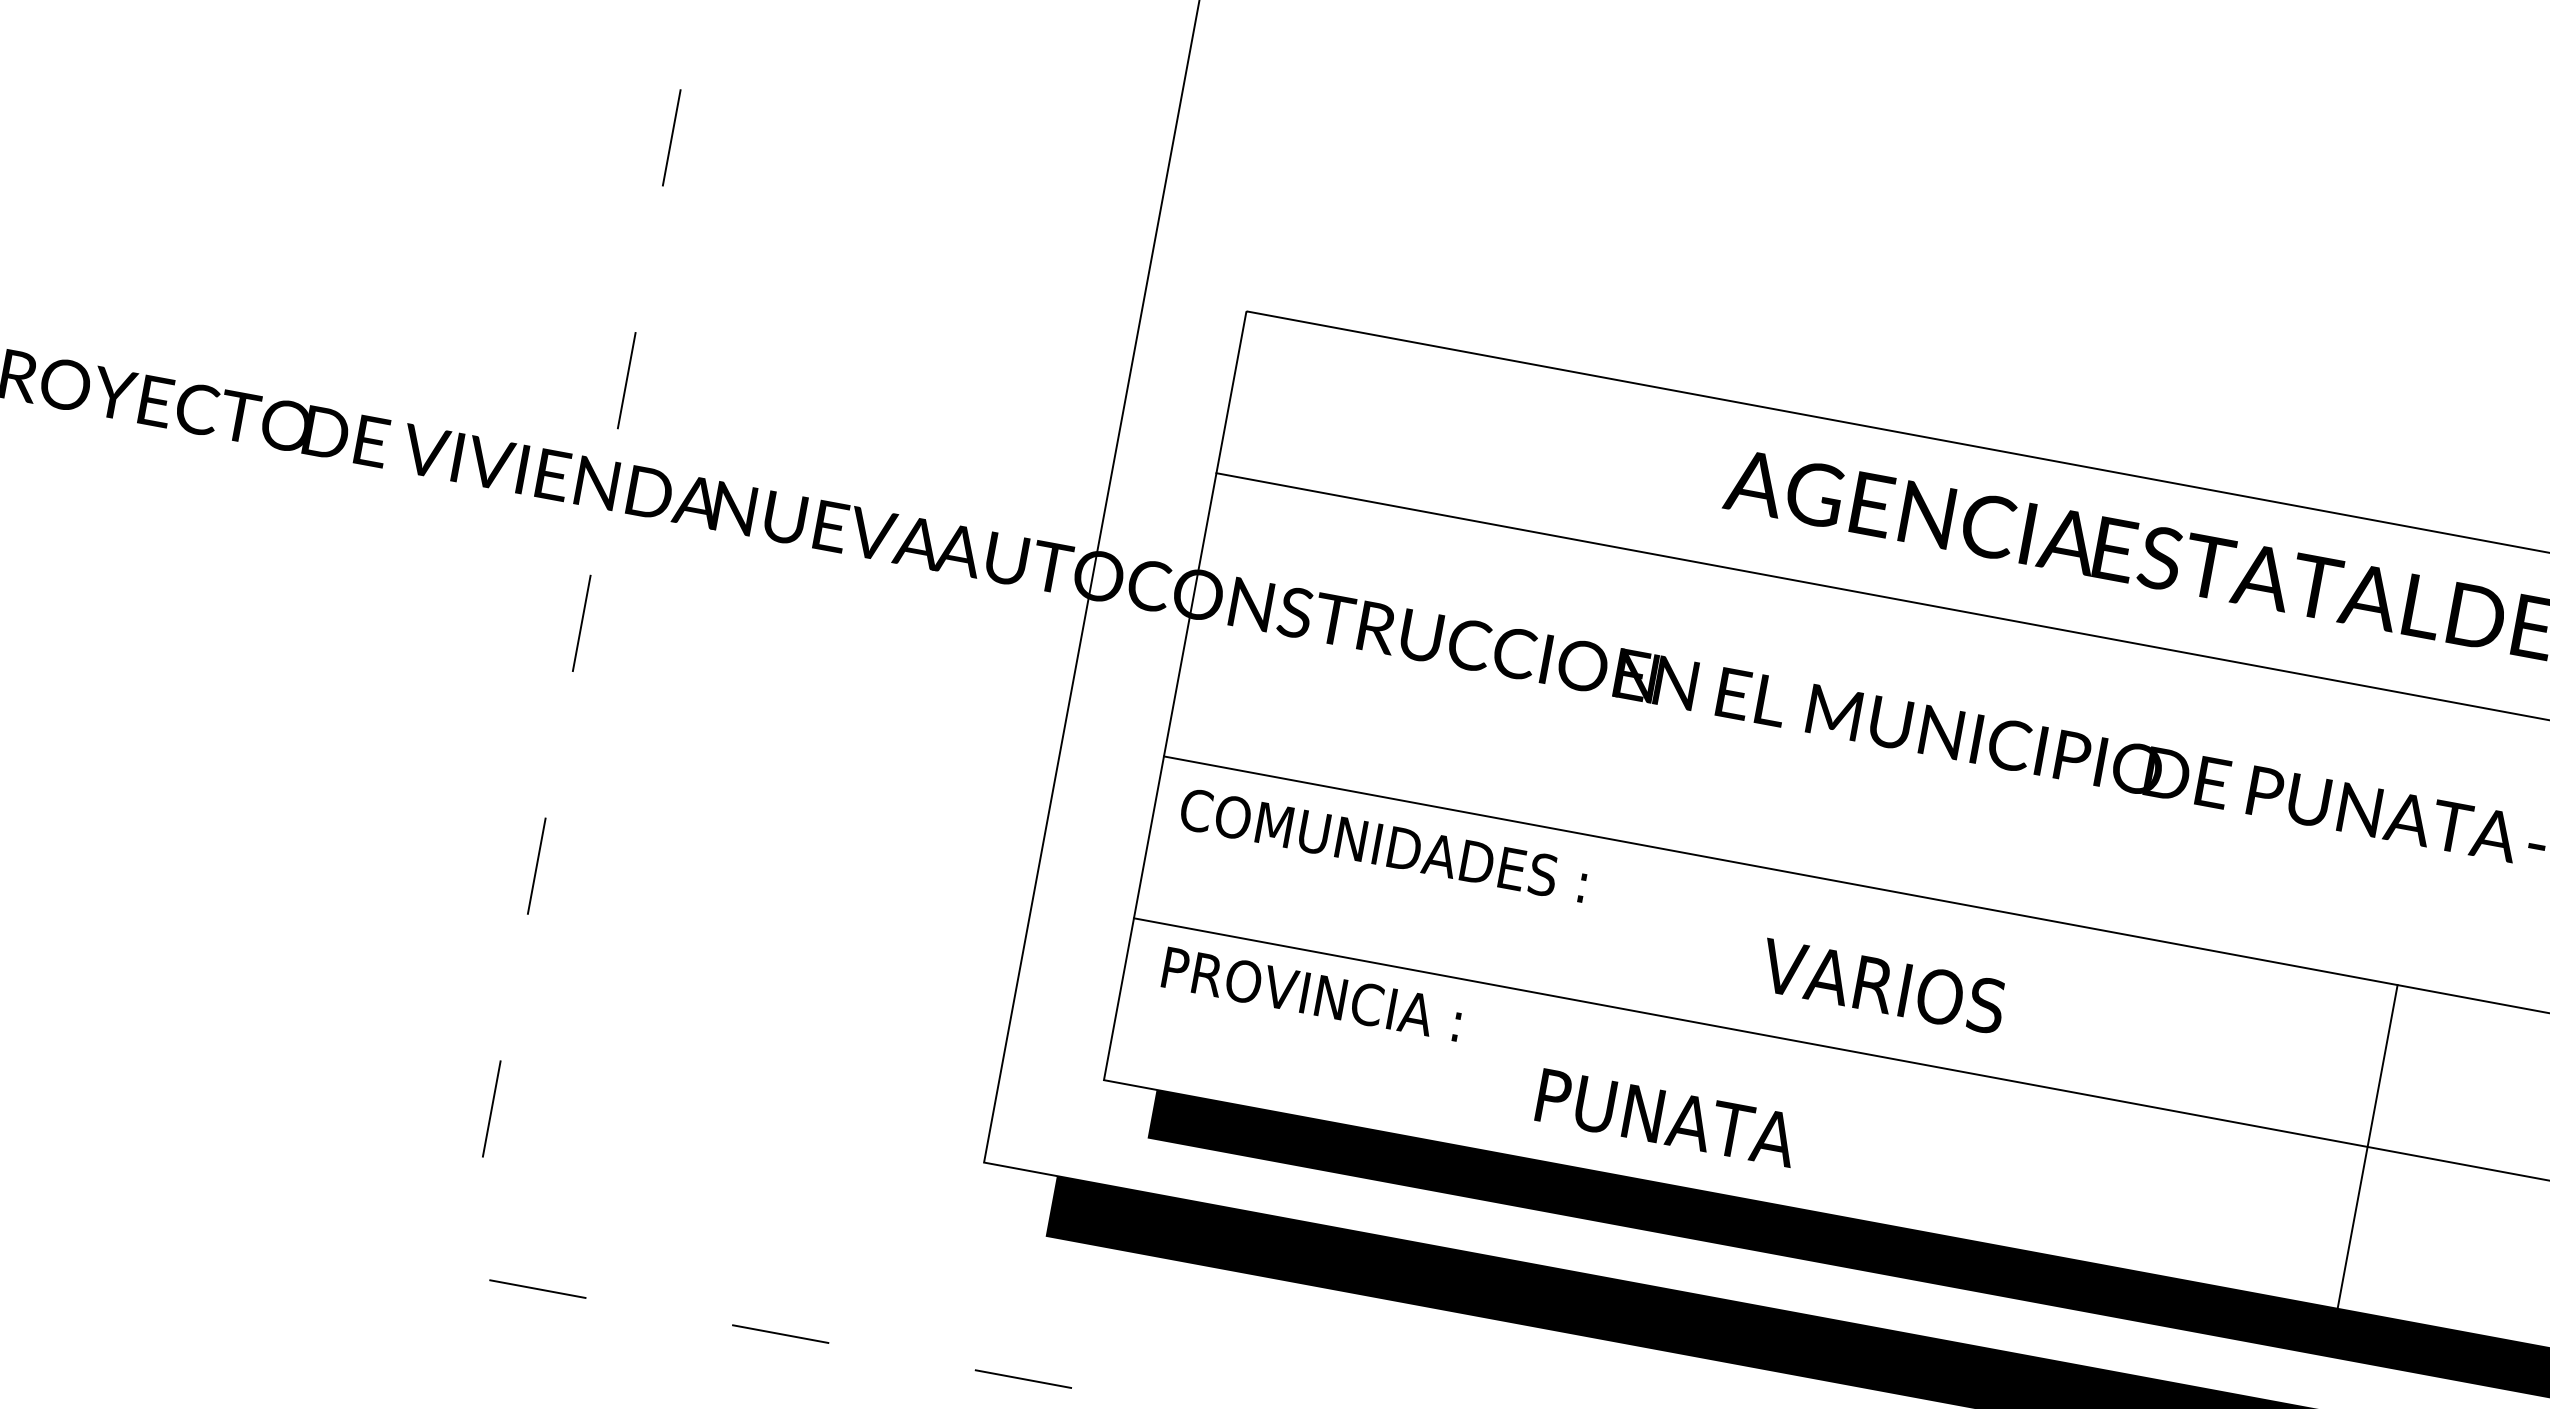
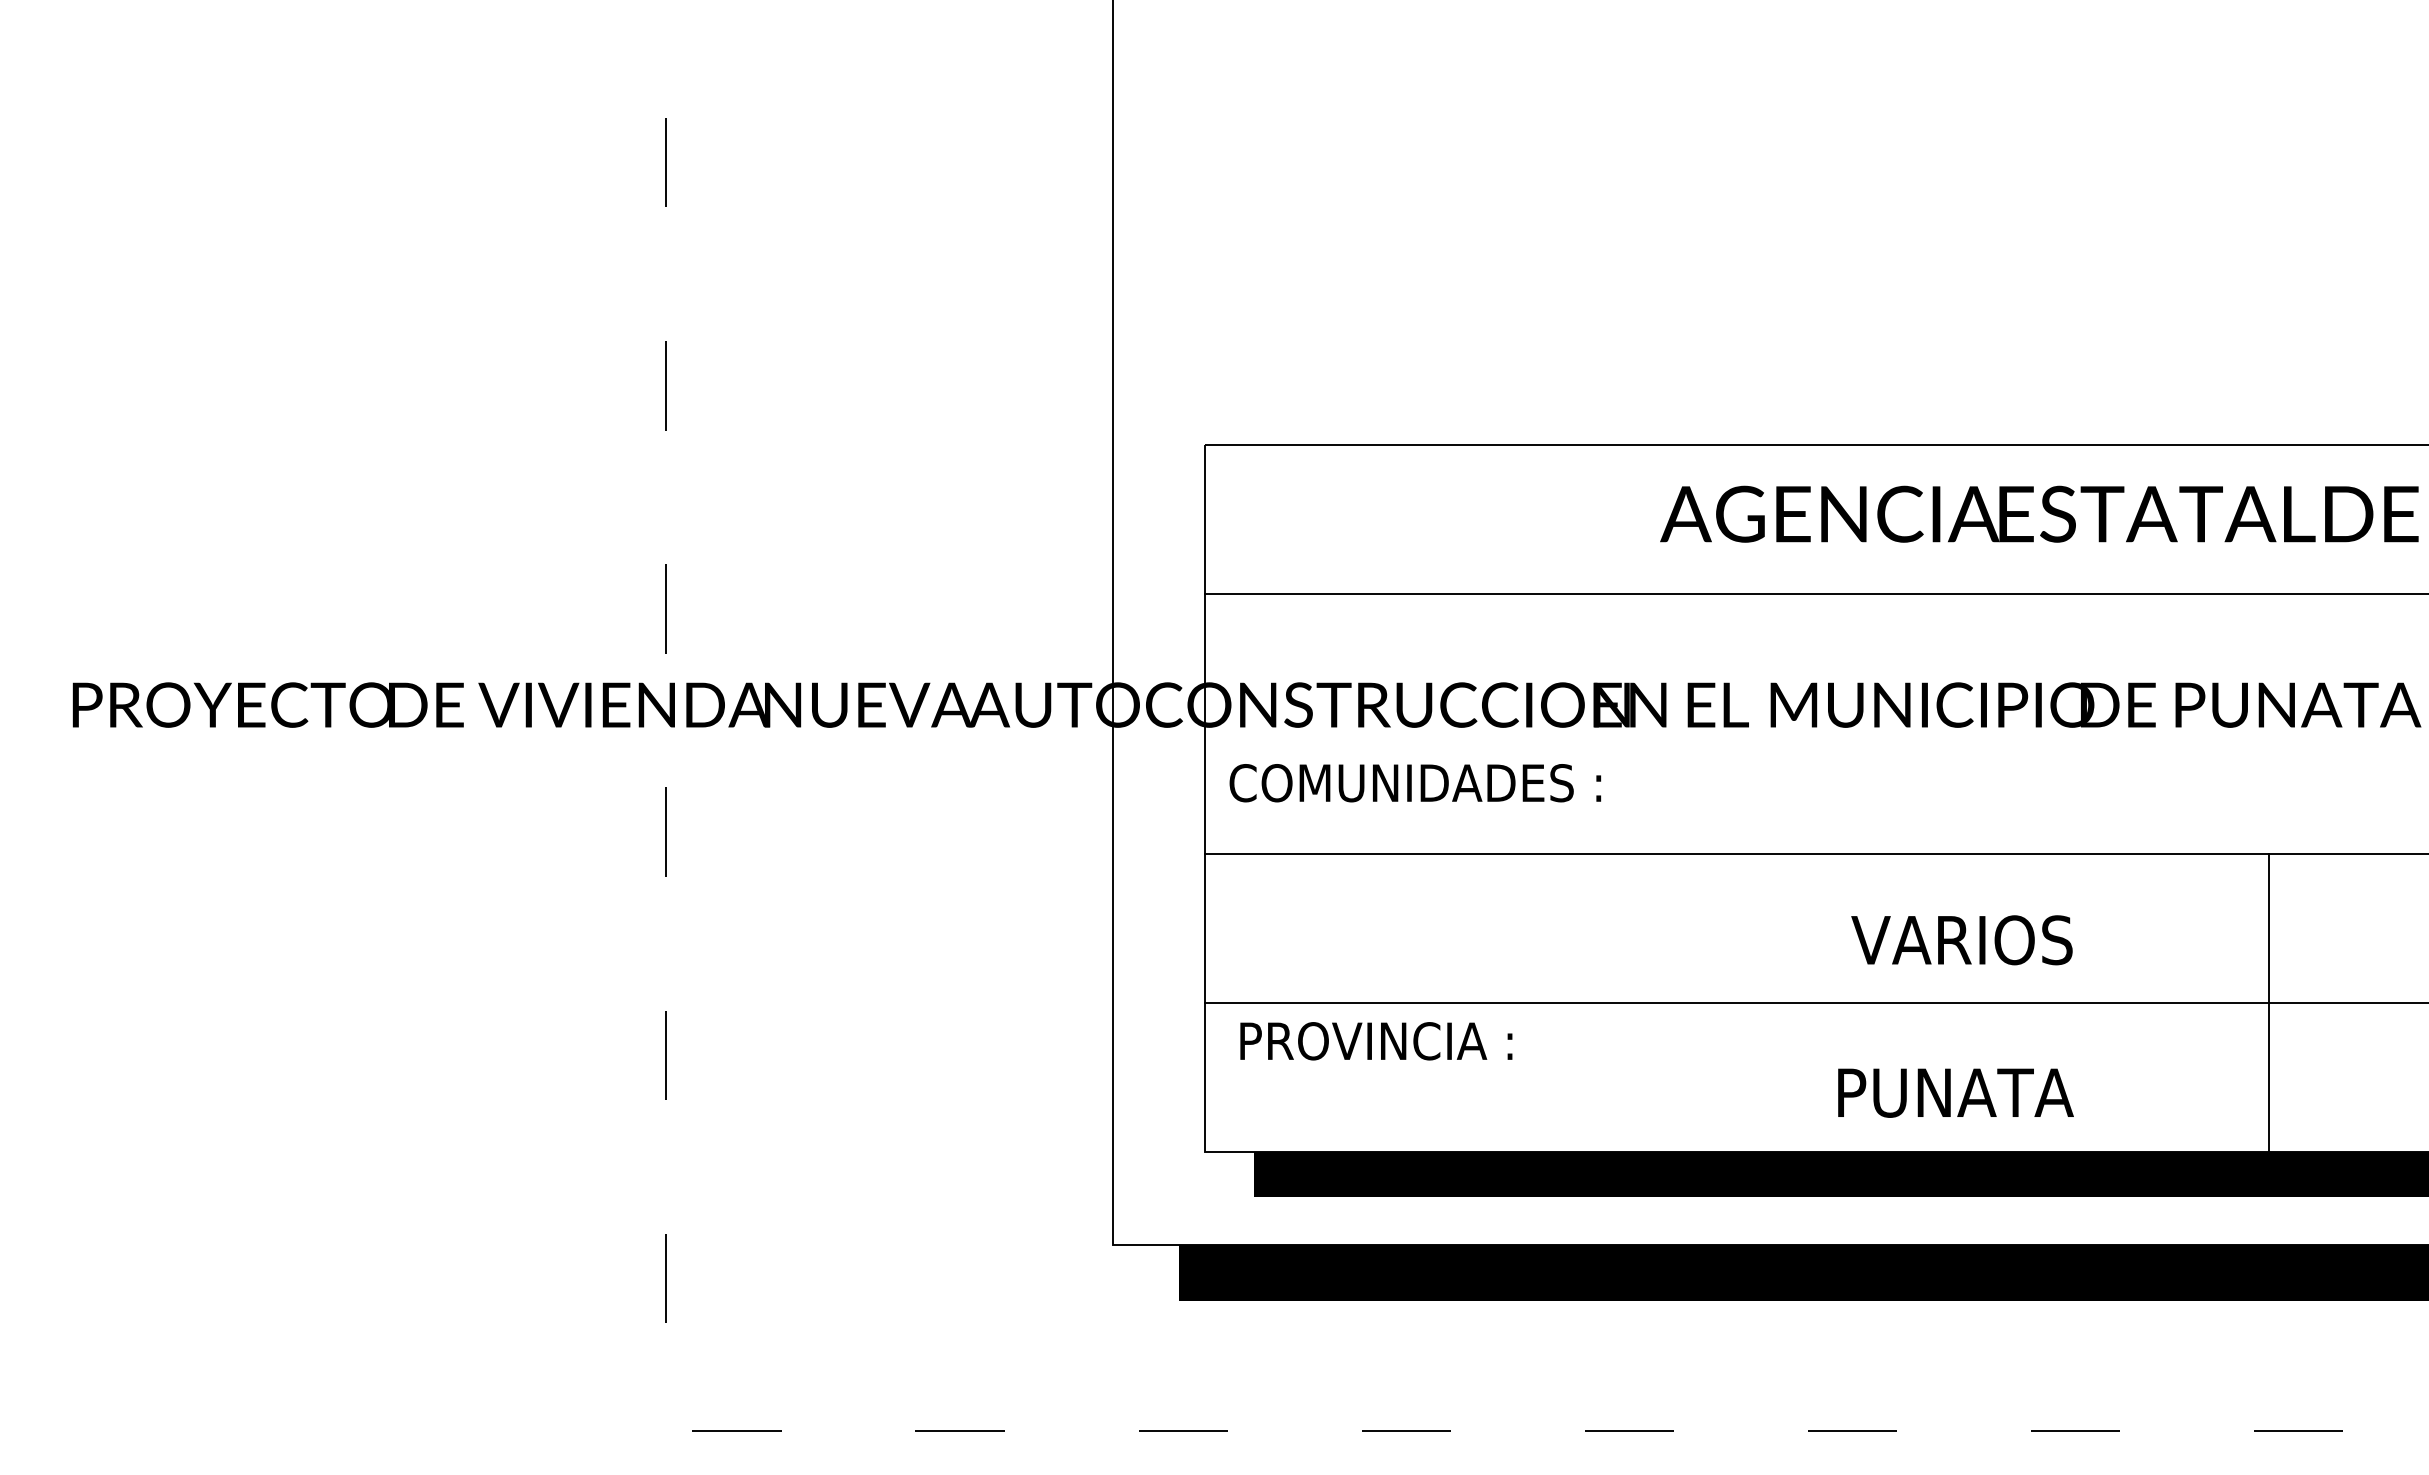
text: (1383, 845) -> (1415, 783), moved
text: (1882, 986) -> (1961, 940), moved
text: (1666, 1117) -> (1955, 1092), moved
line: (2368, 1146) -> (2269, 1002), moved

